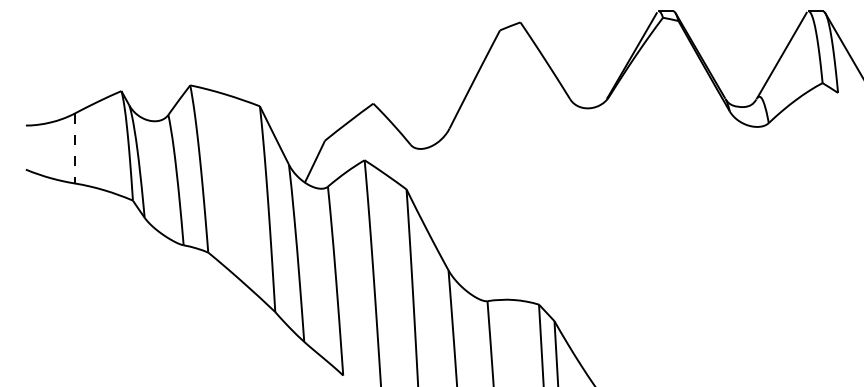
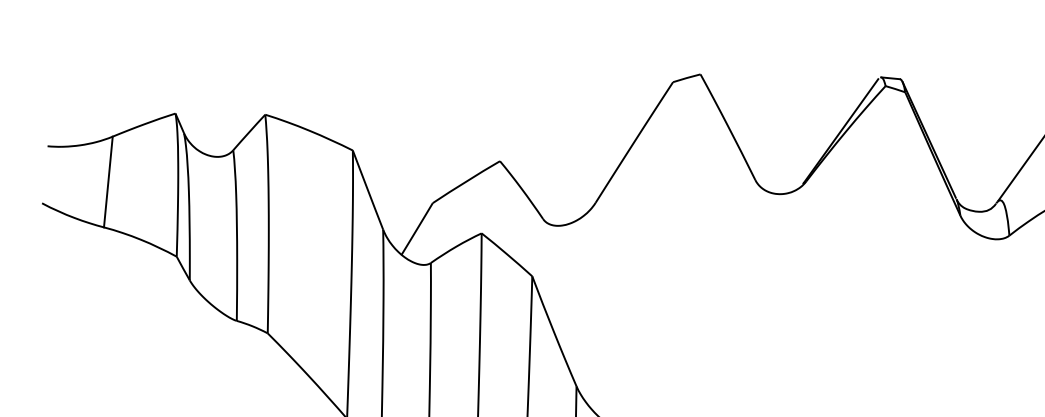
line: (75, 148) -> (108, 182), dashed -> solid

